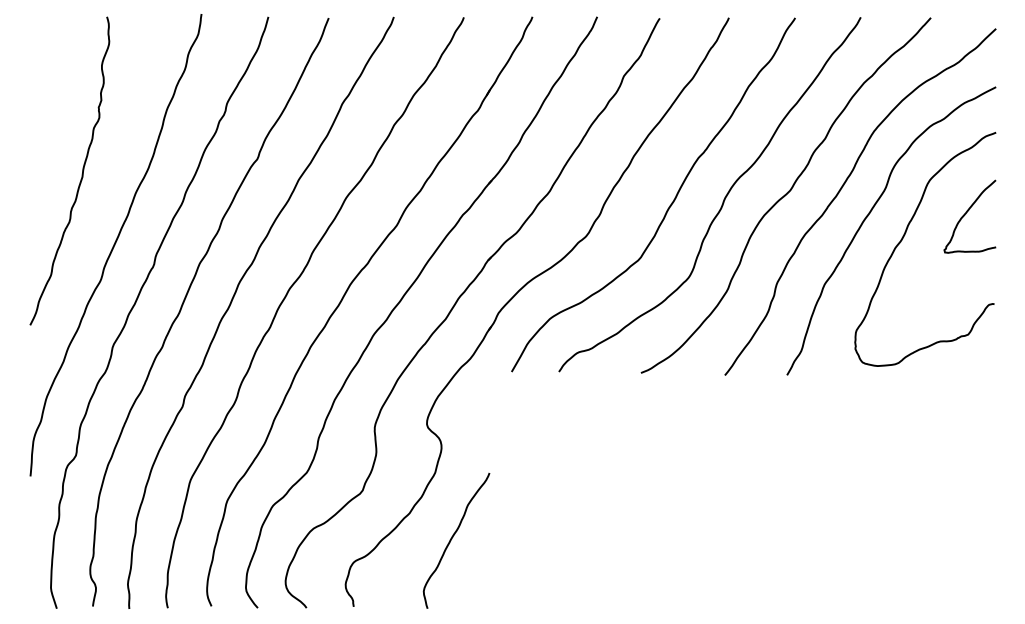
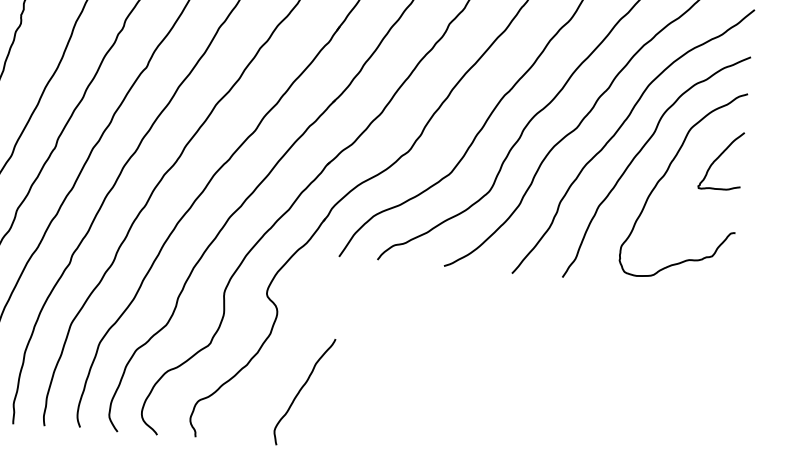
curve: (452, 539) -> (301, 390), moved

